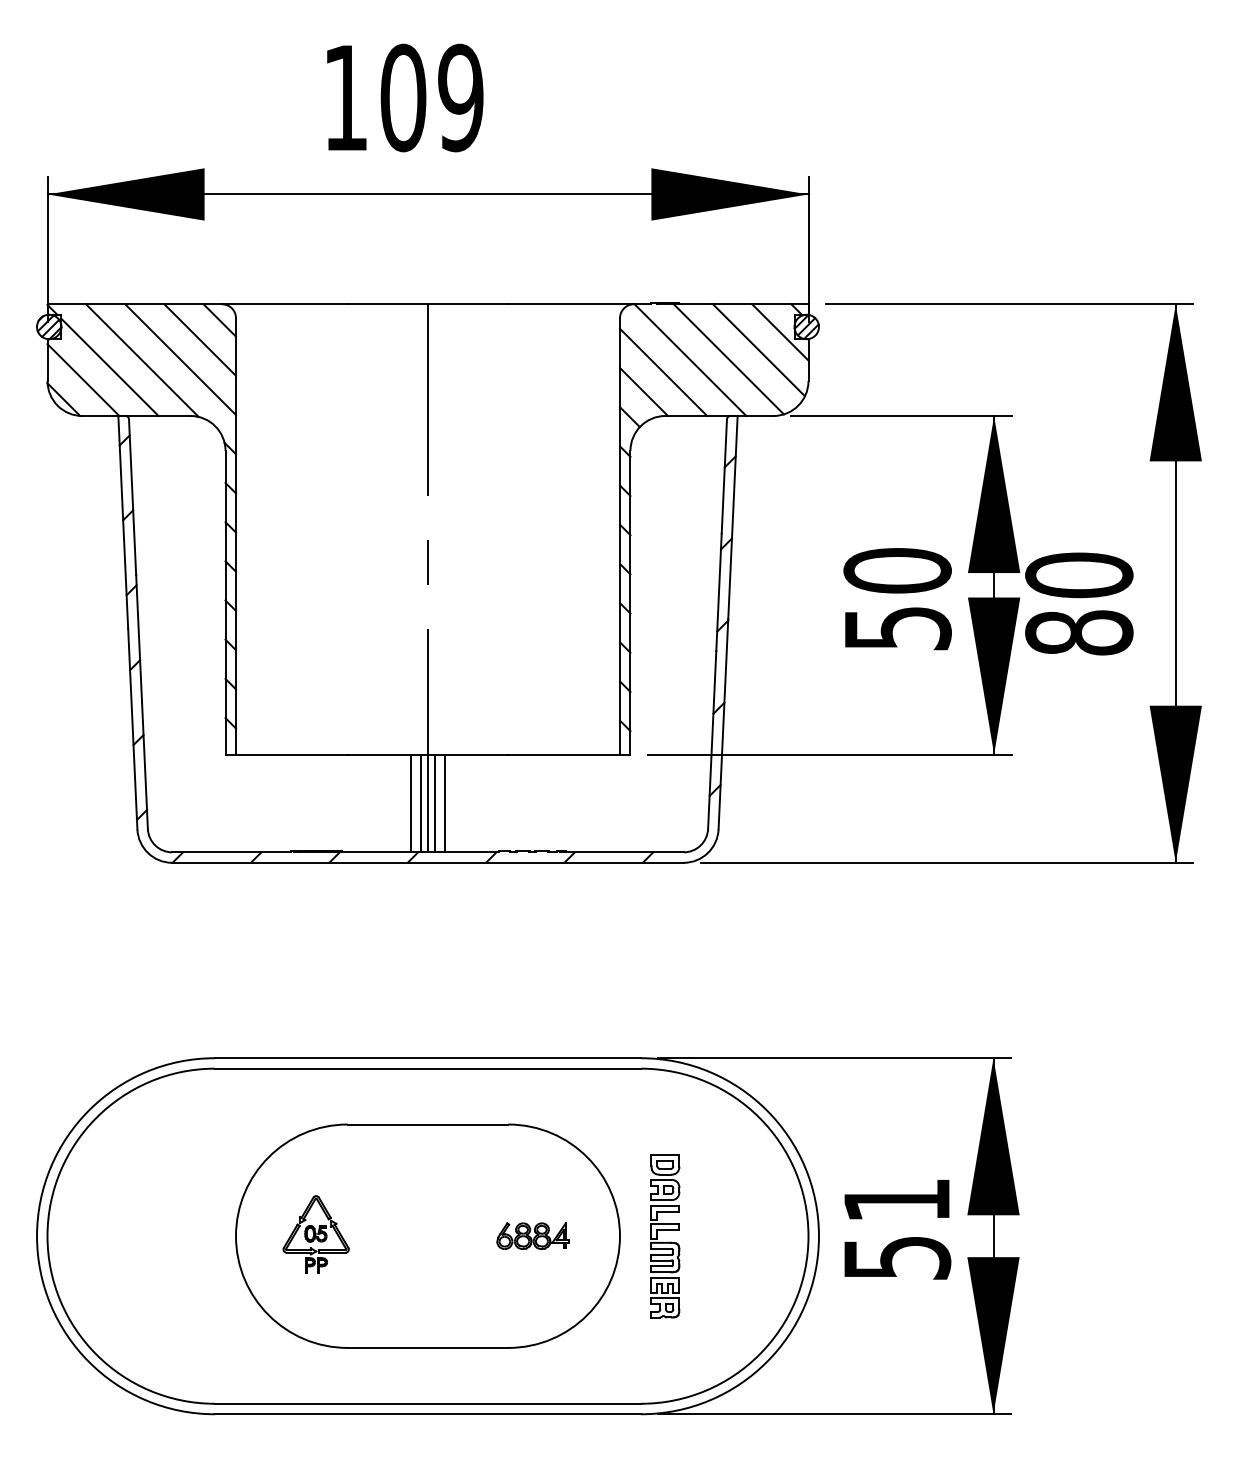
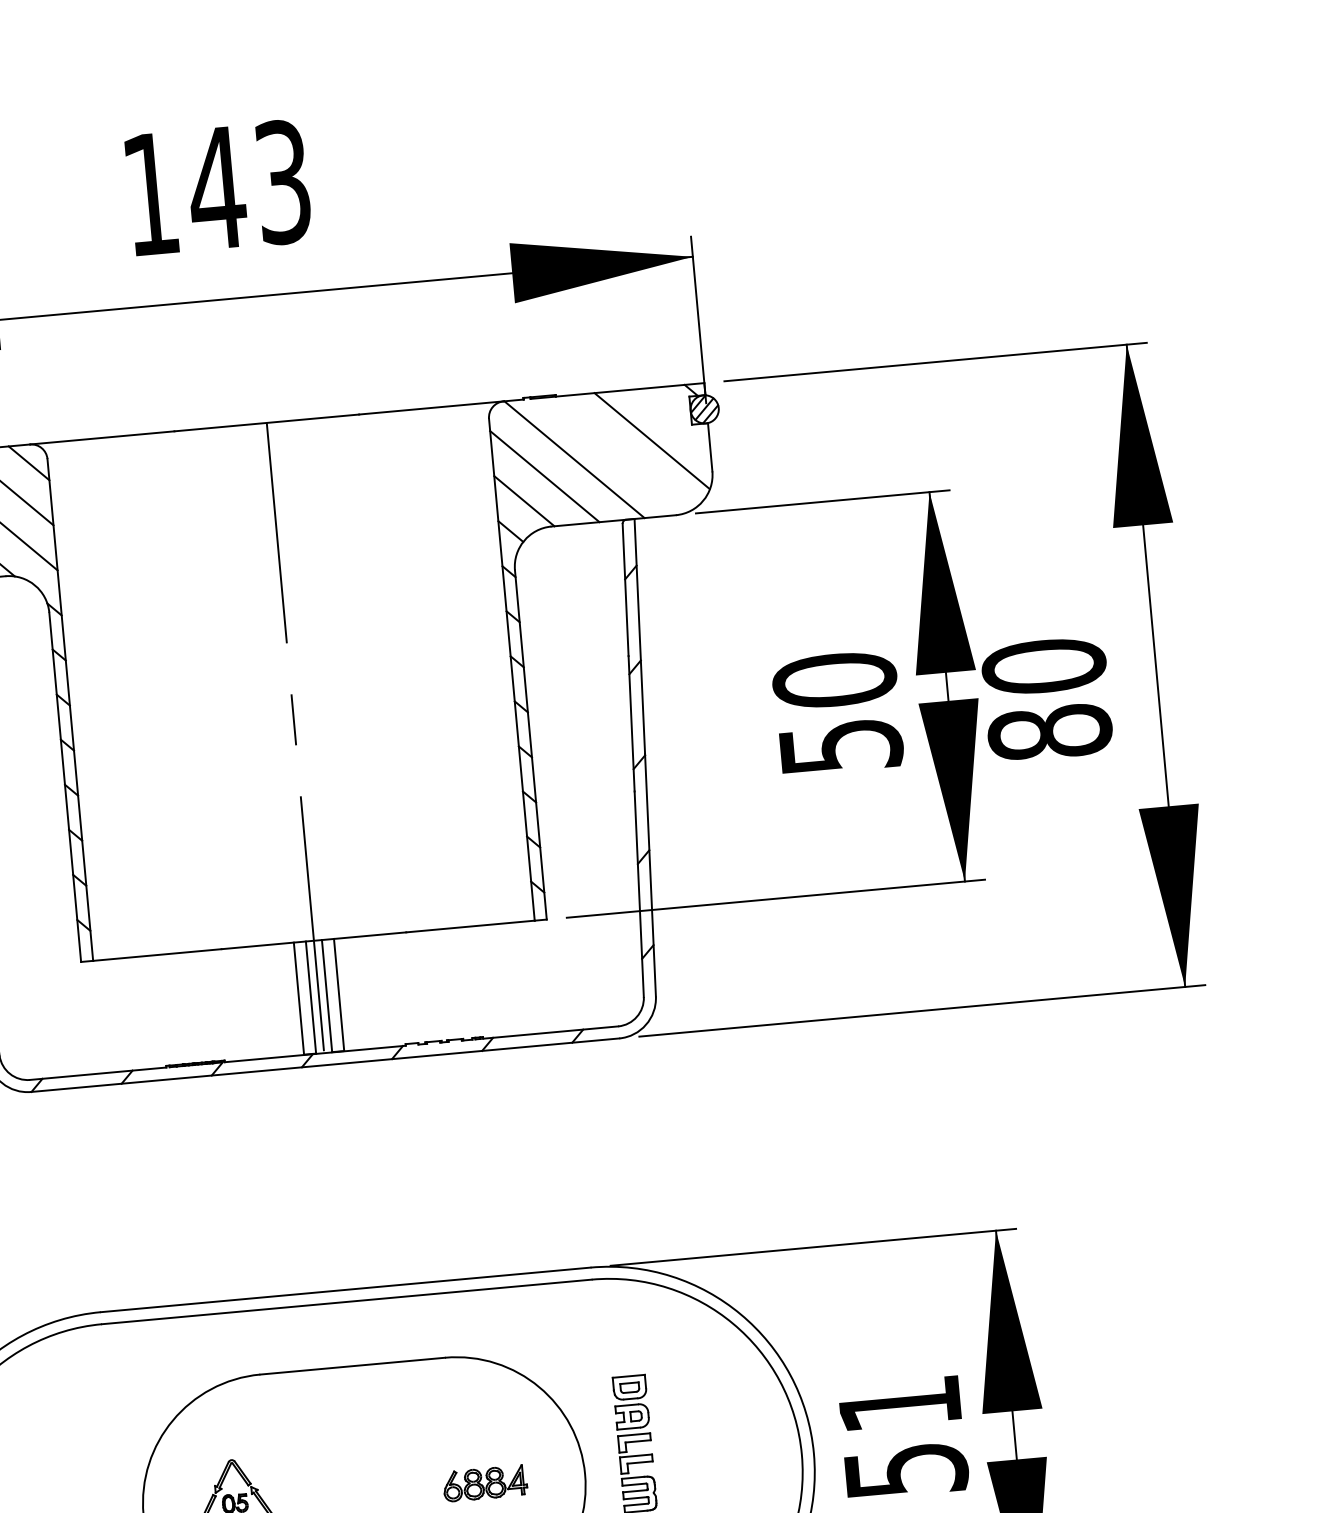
text: (431, 97) -> (249, 184), 109 -> 143
line: (780, 332) -> (675, 418), removed
line: (728, 359) -> (618, 454), removed

